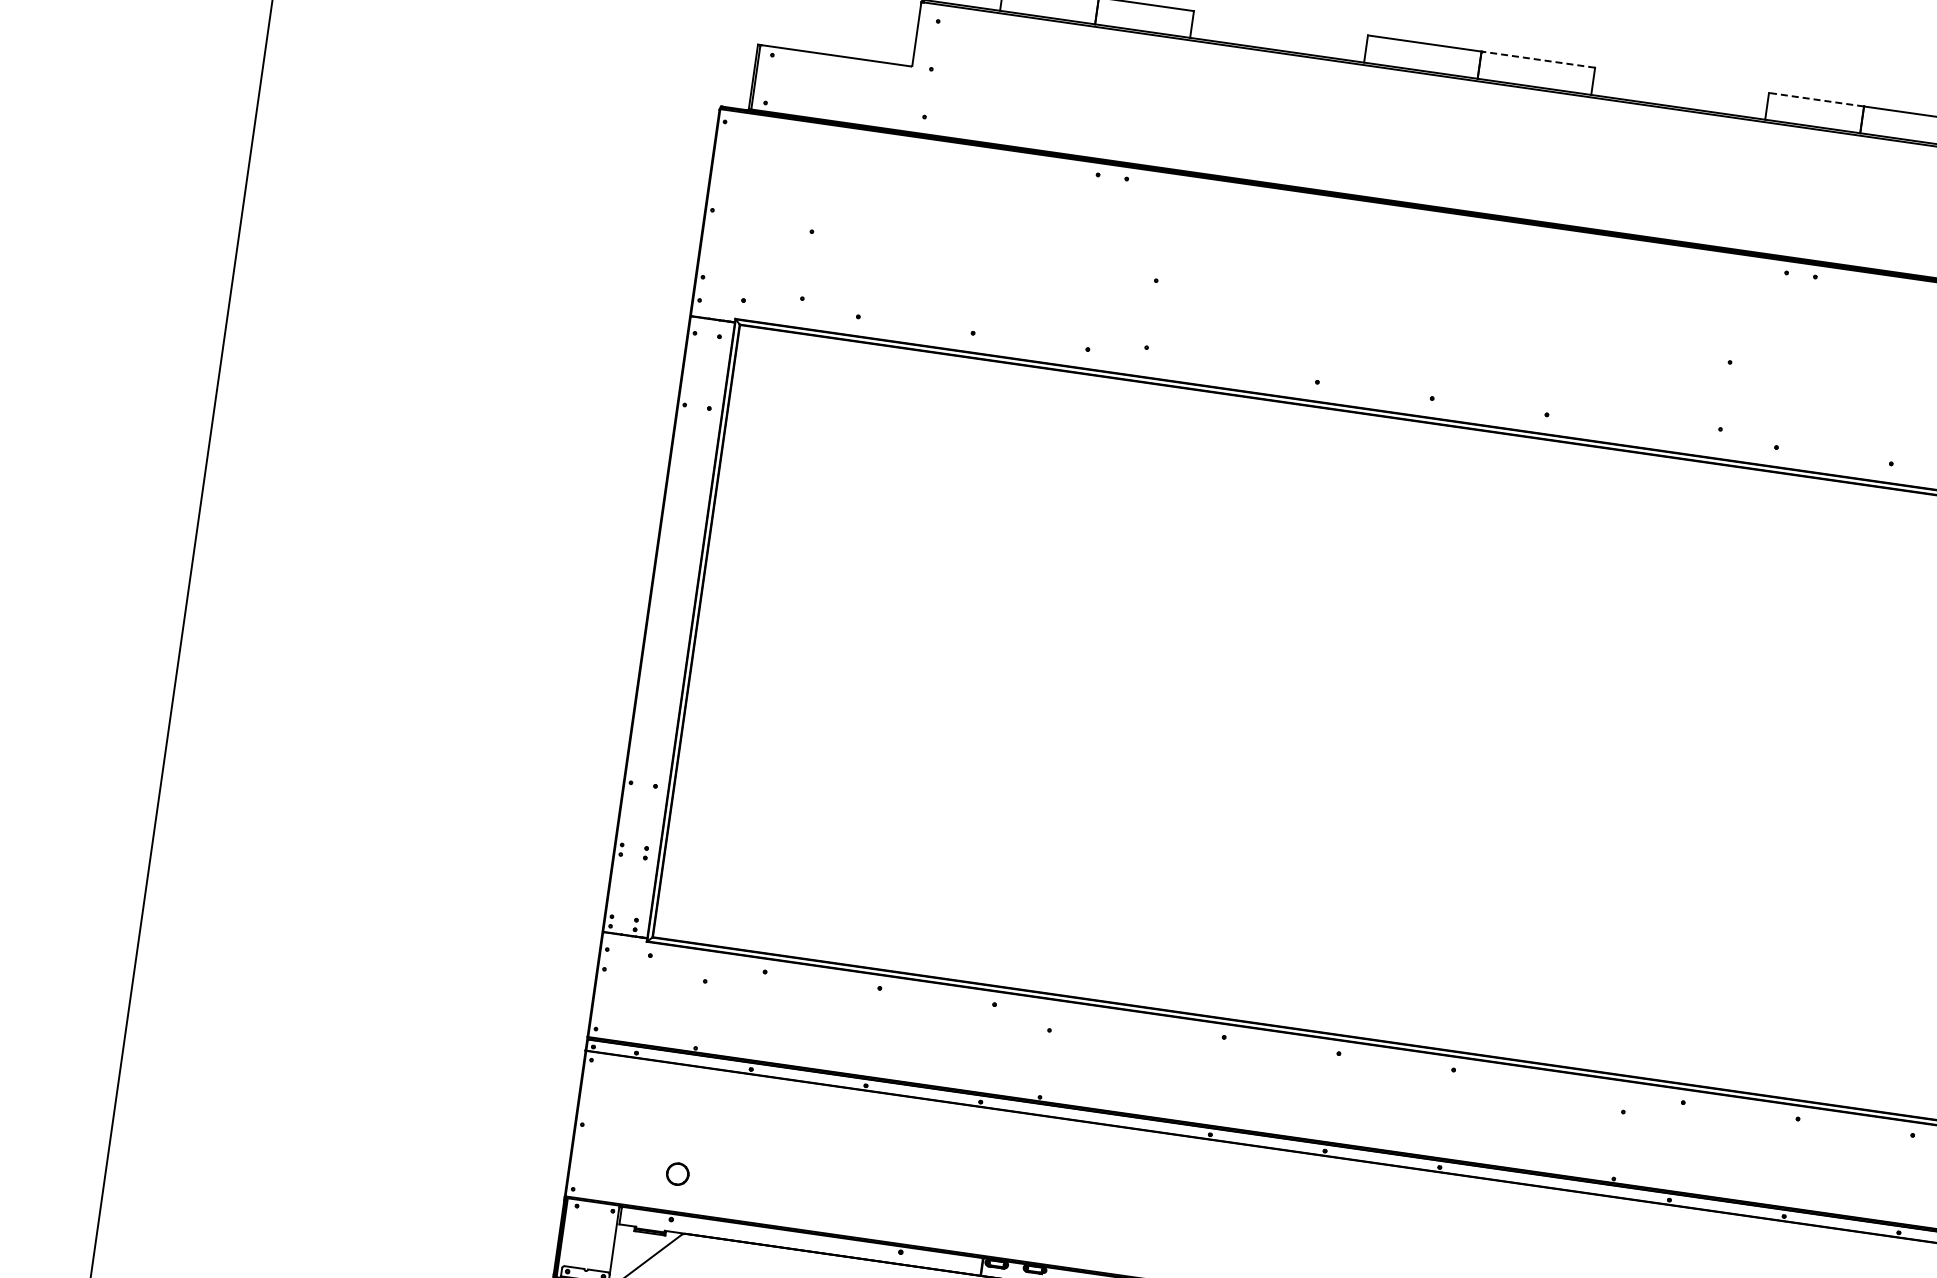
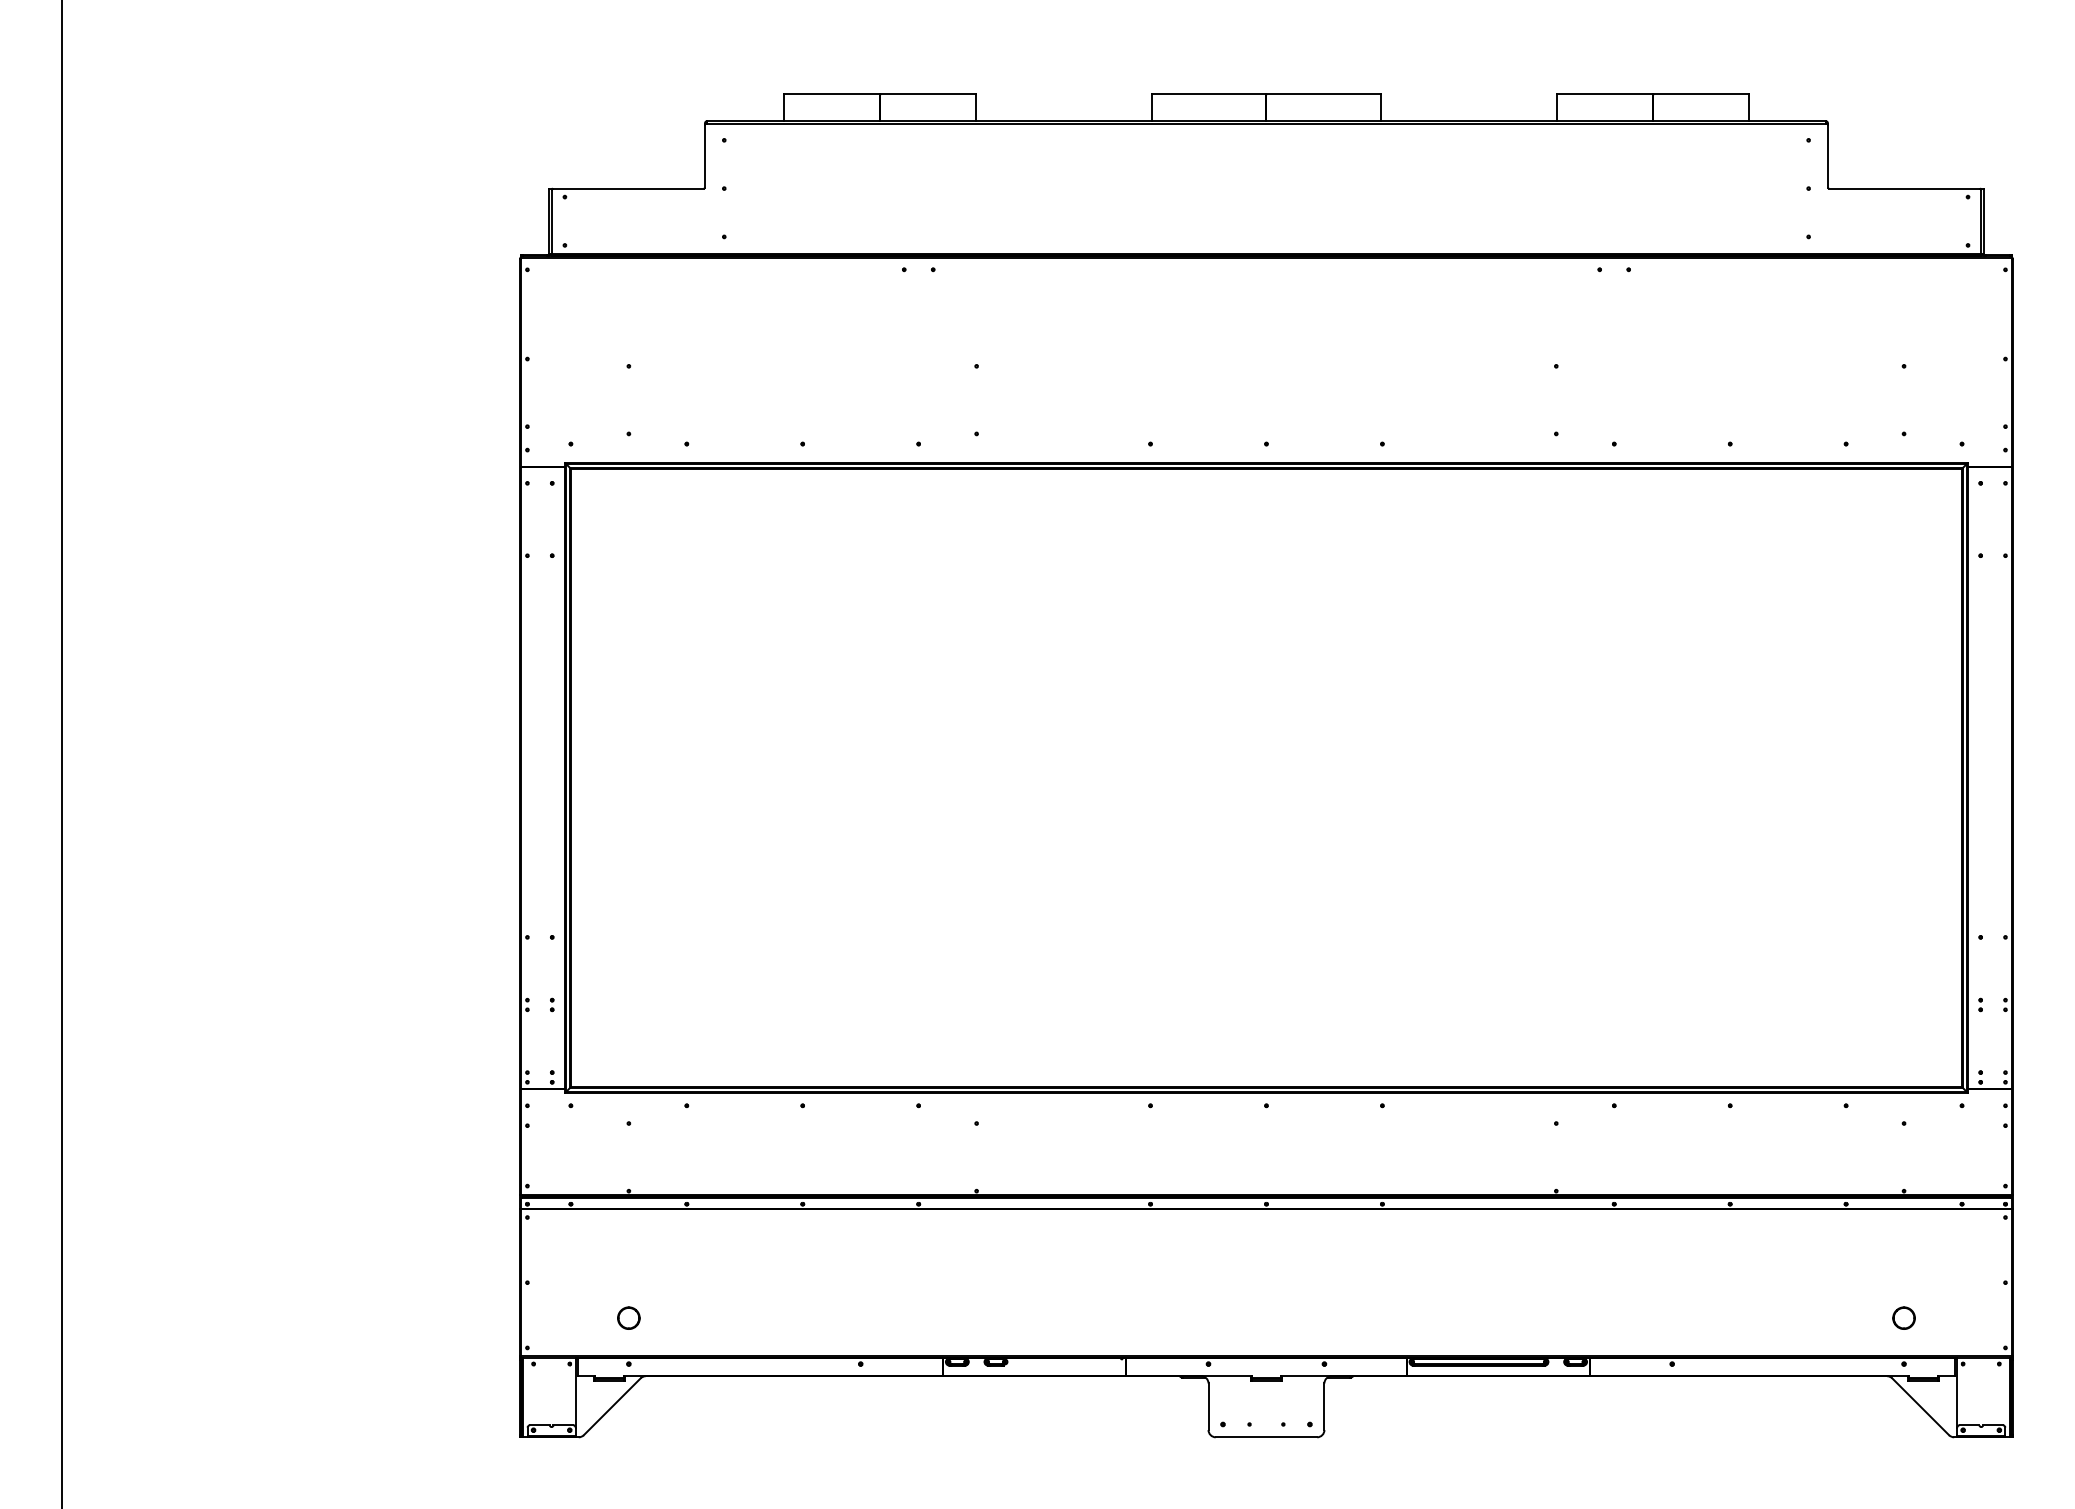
line: (1538, 59) -> (1323, 93), dashed -> solid
line: (1816, 100) -> (1604, 94), dashed -> solid

